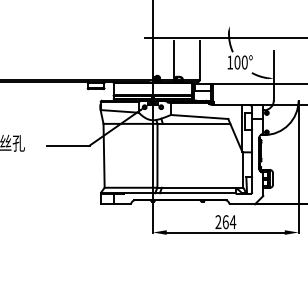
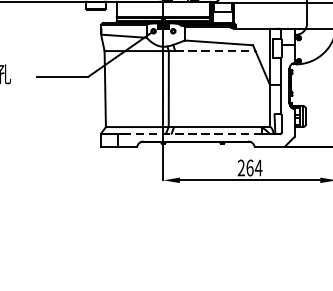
line: (196, 123) -> (215, 50), solid -> dashed
line: (179, 193) -> (194, 133), solid -> dashed

